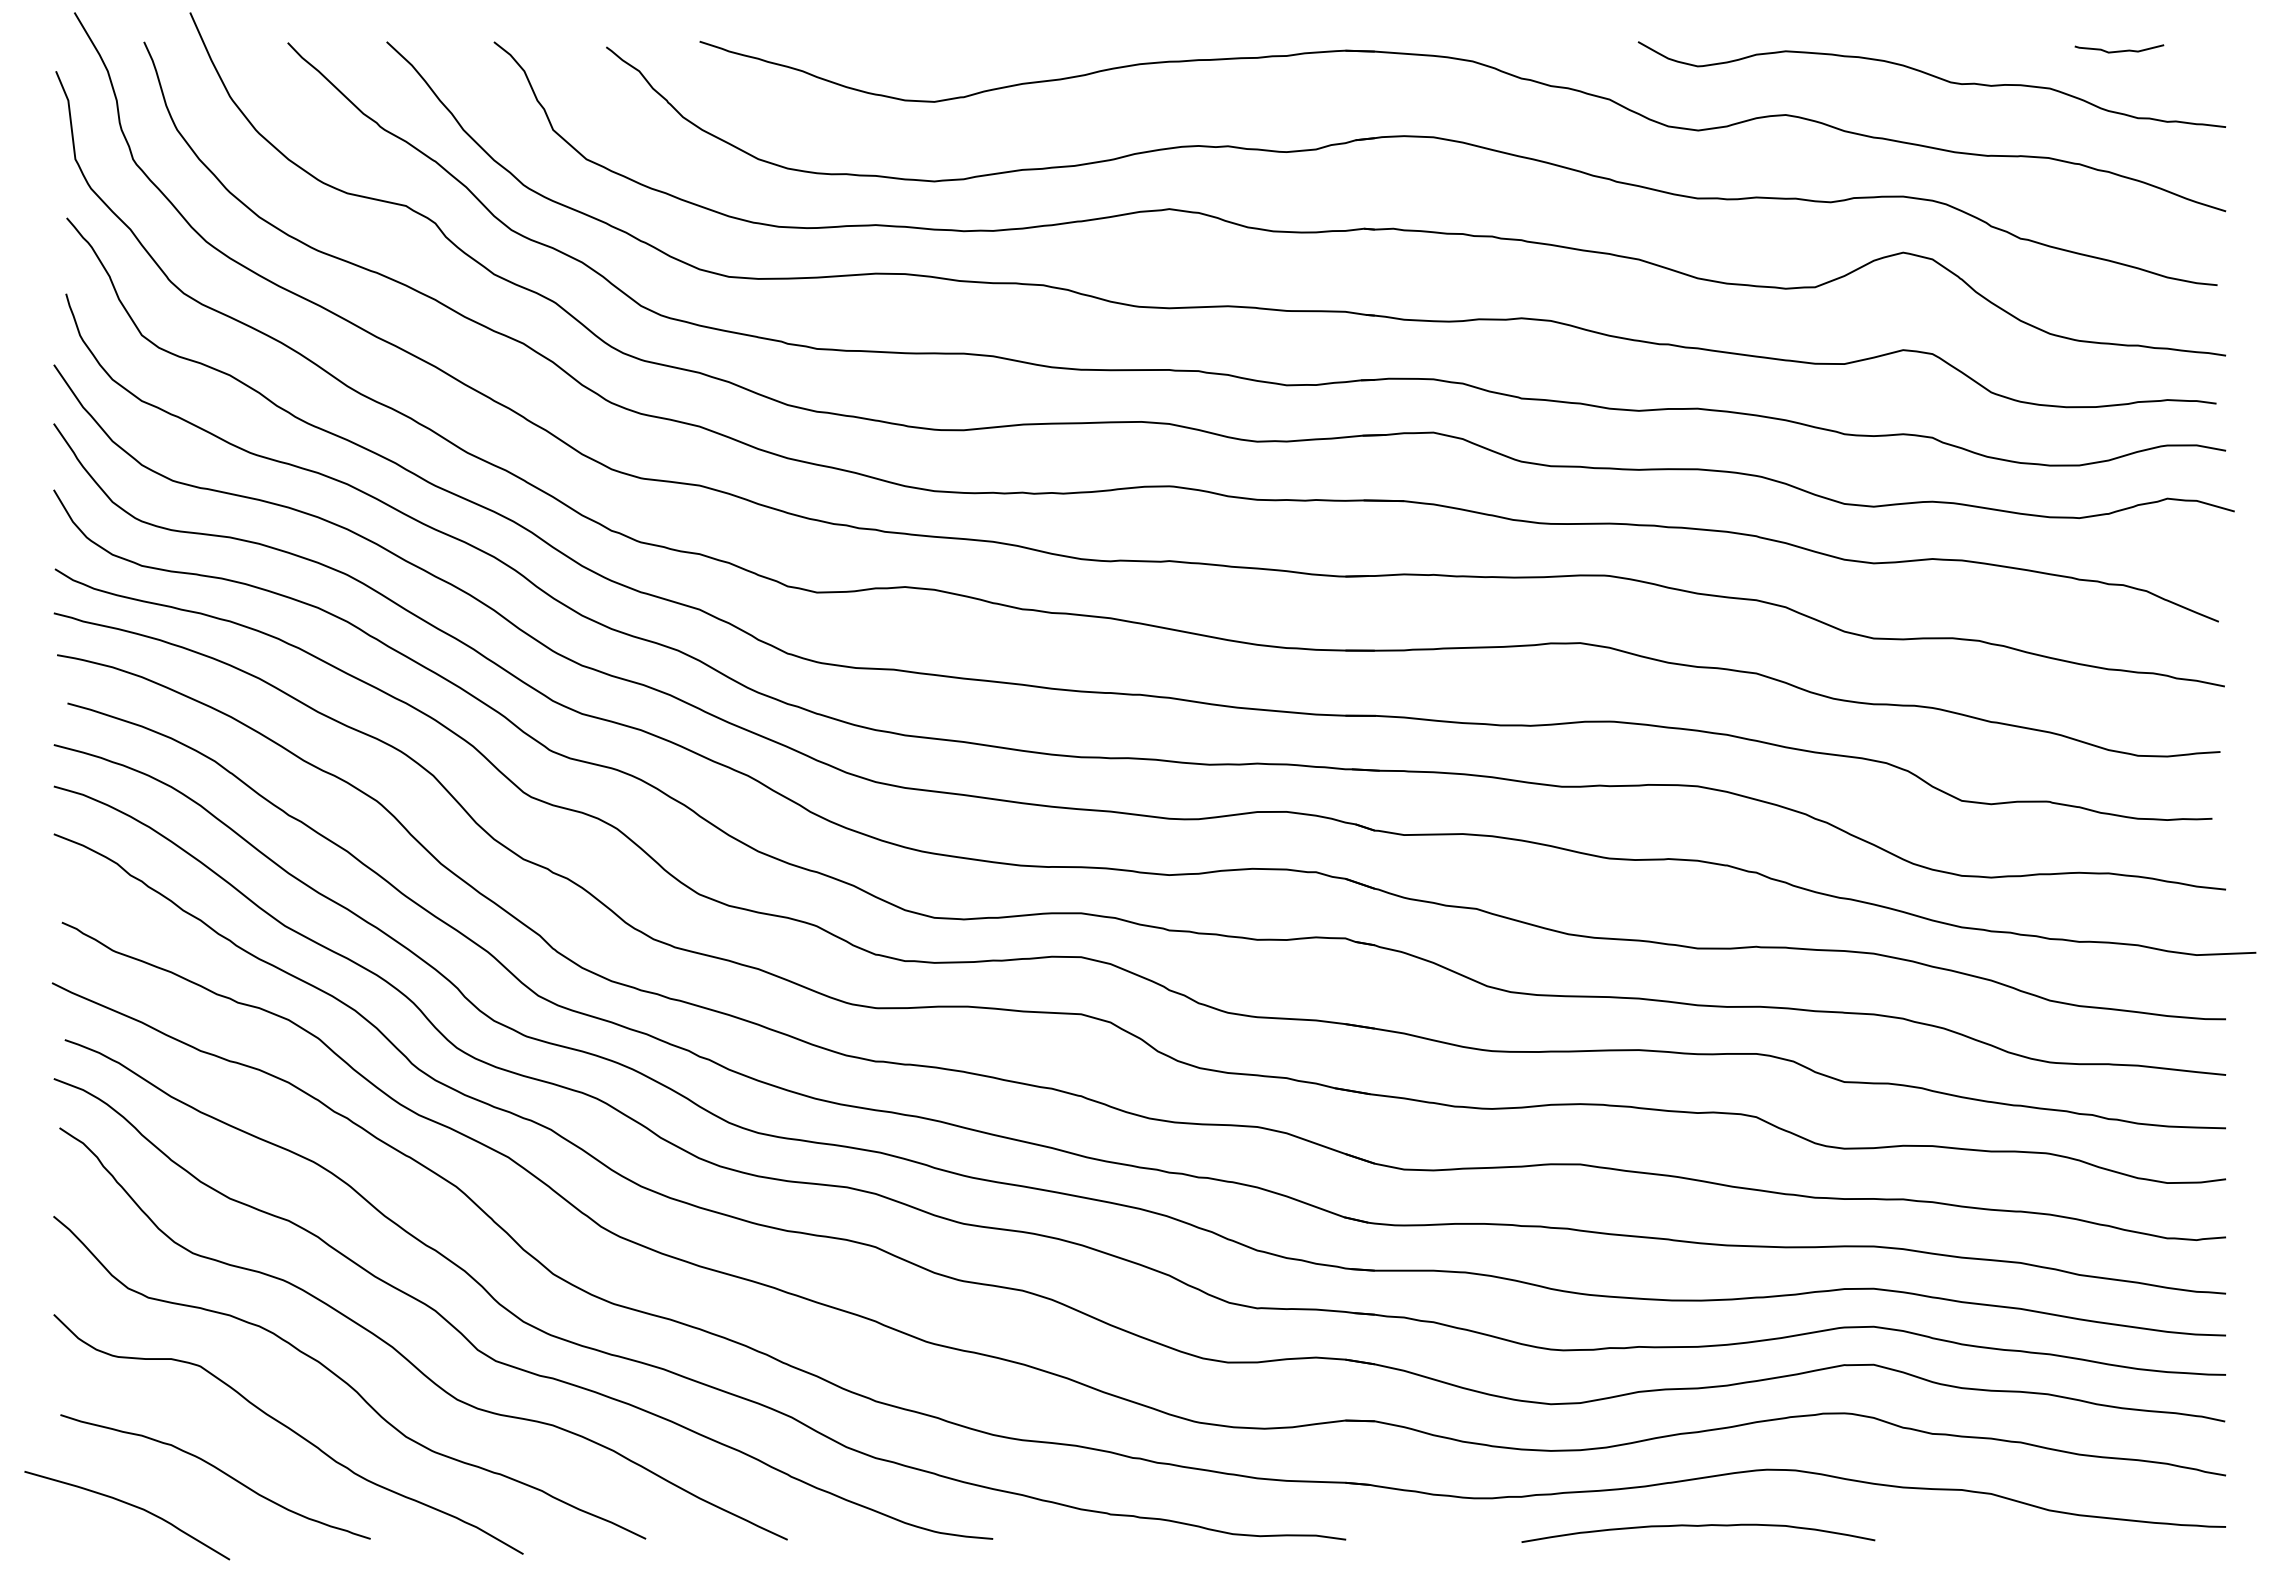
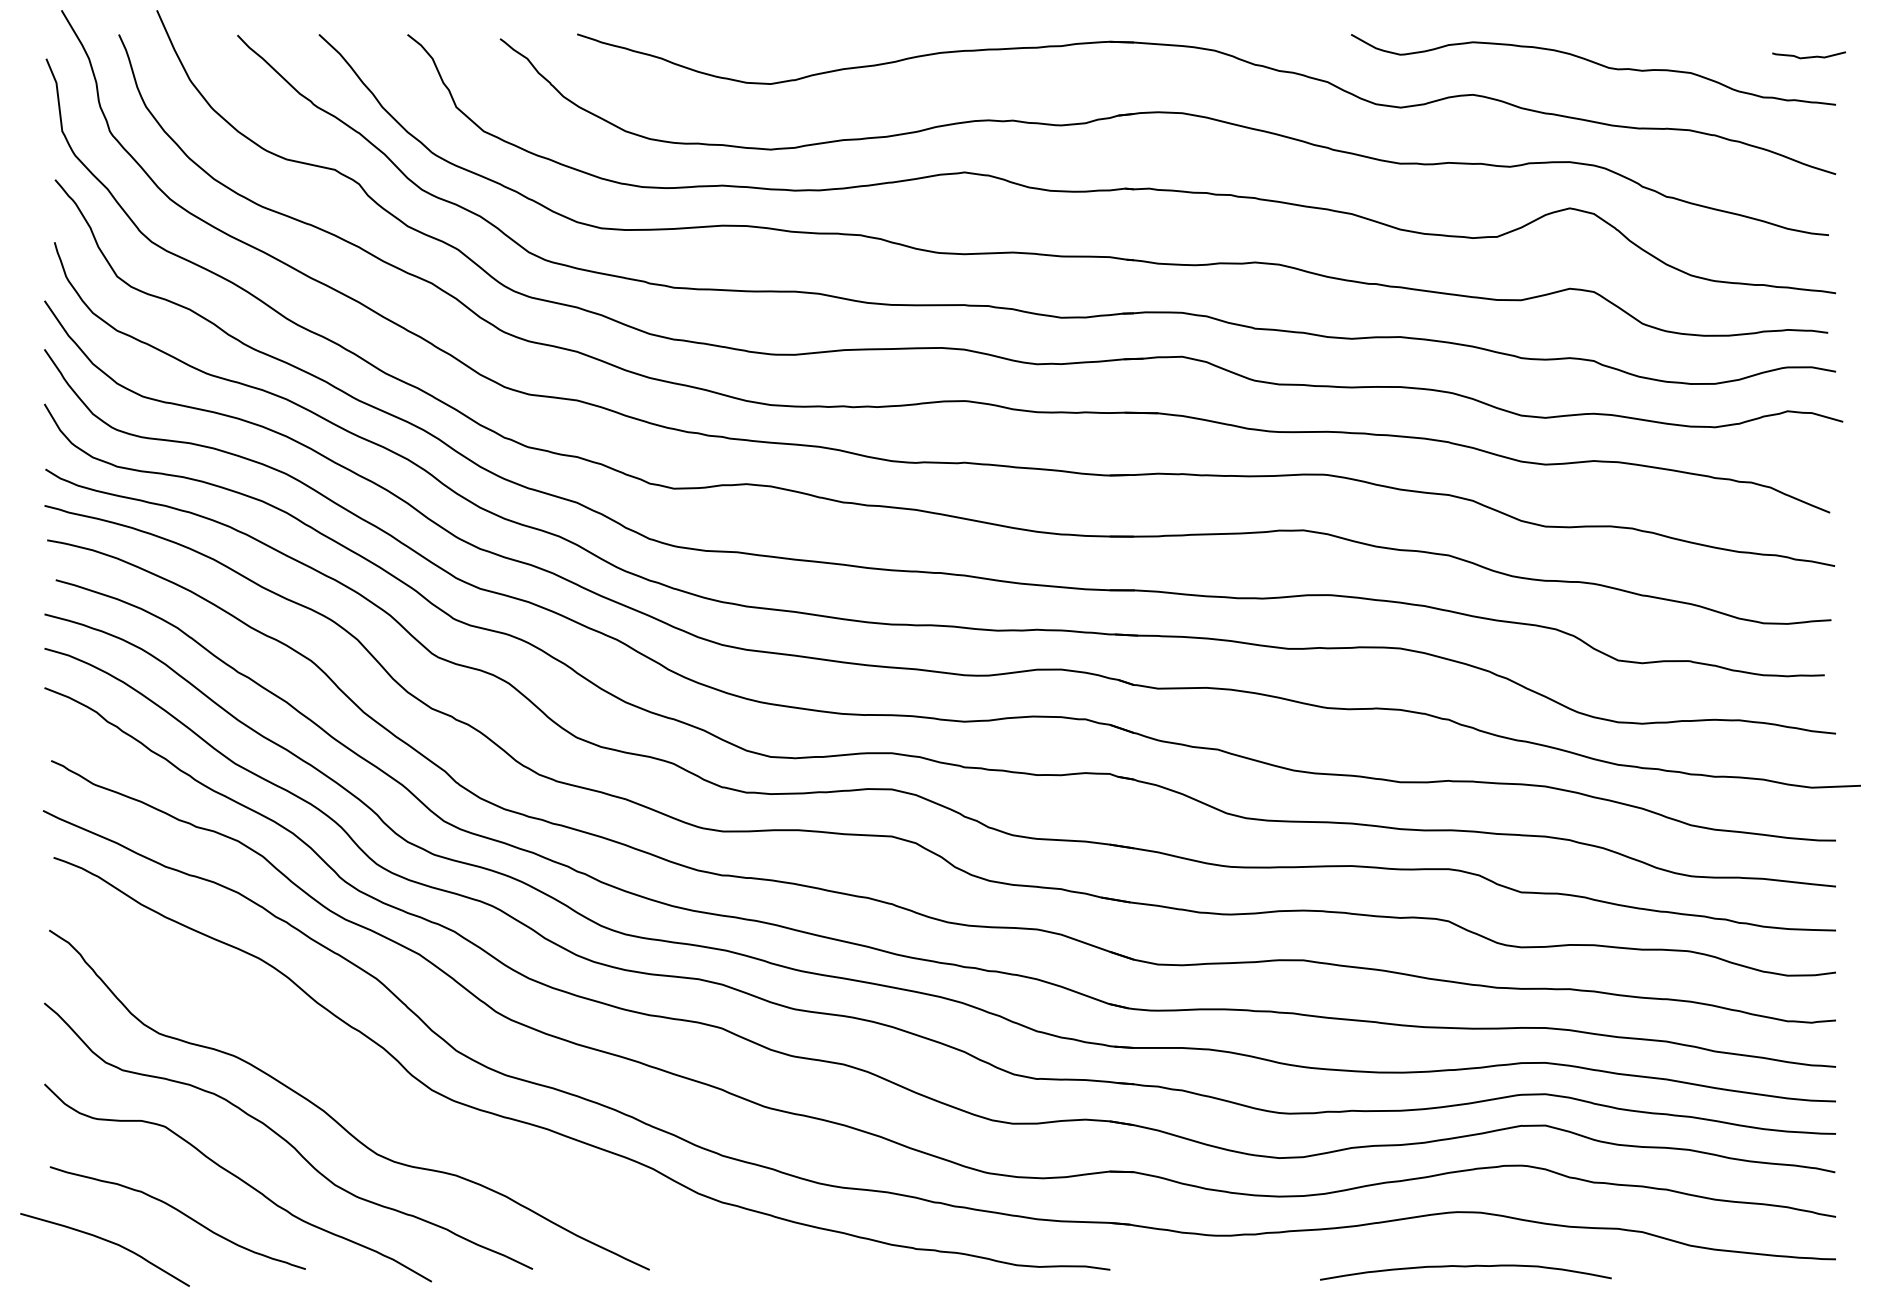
curve: (2118, 50) -> (1808, 56), moved
curve: (503, 1362) -> (415, 1123), removed
curve: (1697, 1527) -> (1465, 1267), moved

